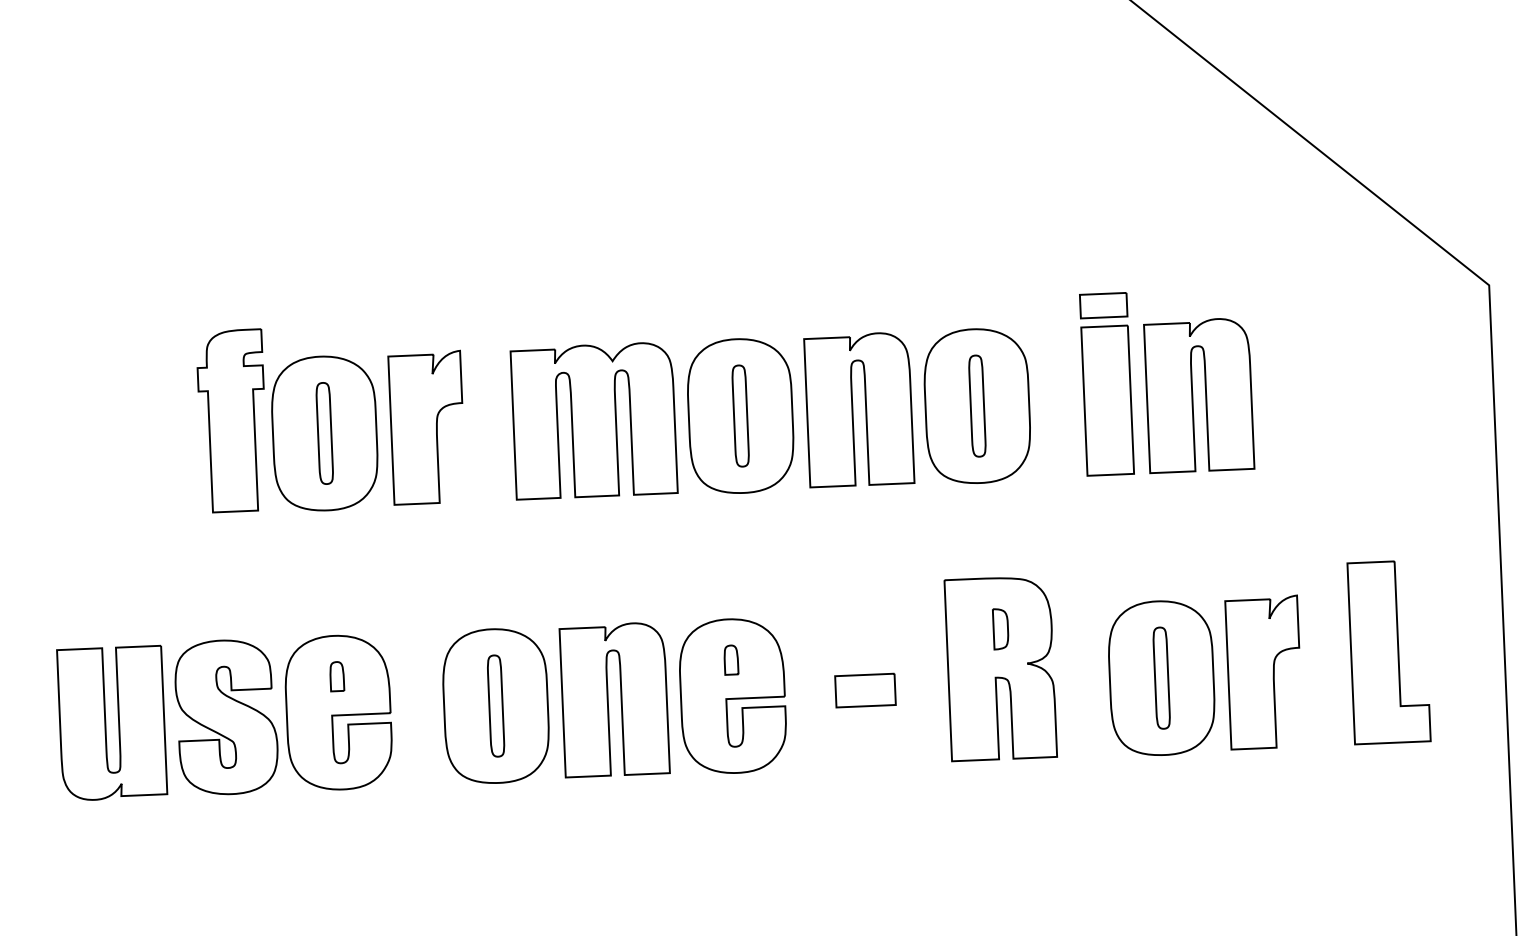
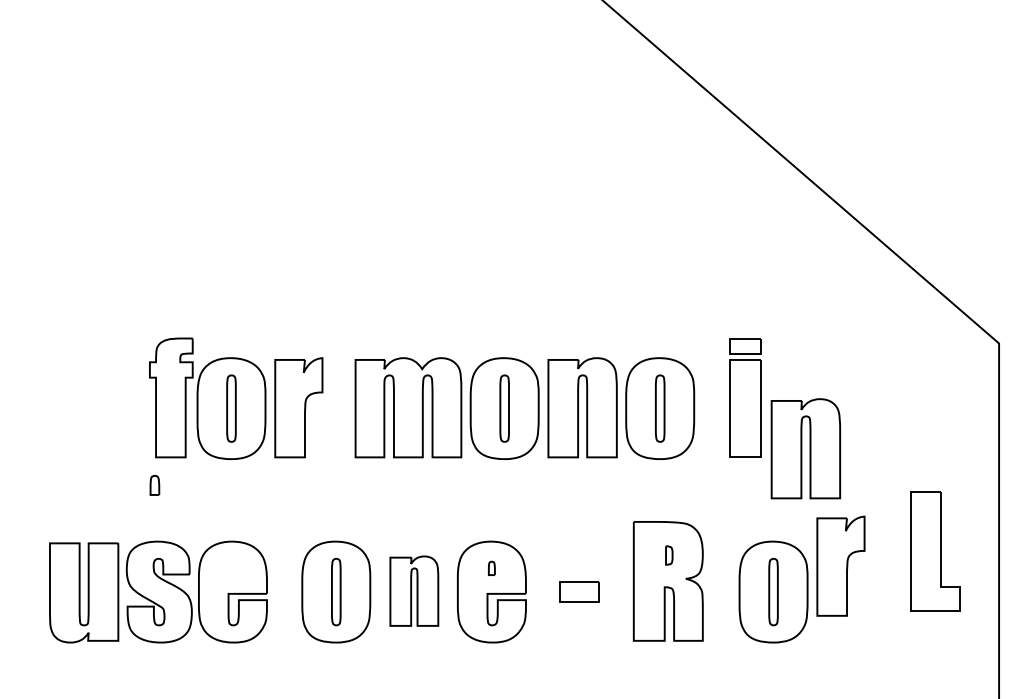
part: (1198, 395) -> (805, 448), moved
part: (999, 629) -> (668, 555), size x0.7
part: (1389, 652) -> (935, 551), moved
part: (730, 660) -> (491, 568), size x0.7
part: (1263, 671) -> (840, 565), moved
part: (336, 676) -> (154, 485), moved
part: (614, 698) -> (414, 590), size x0.7

